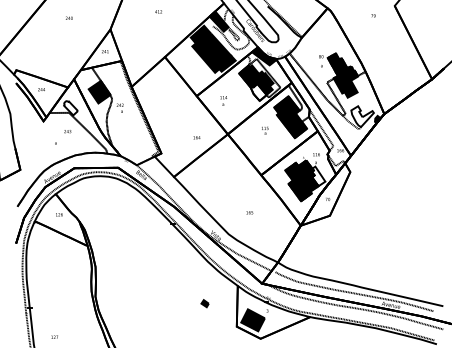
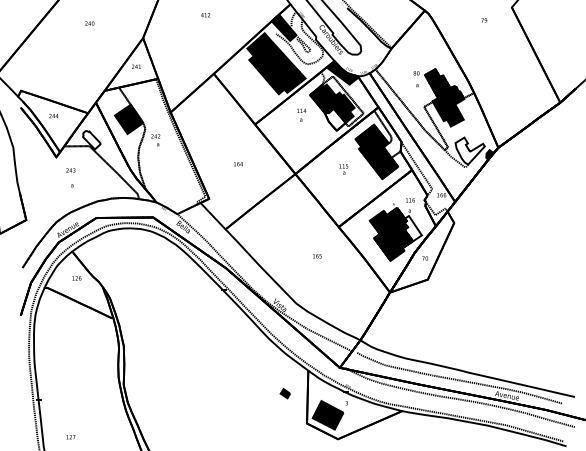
text: (223, 100) -> (301, 114), moved
text: (67, 131) -> (70, 170), moved
text: (196, 137) -> (237, 163), moved
text: (249, 212) -> (316, 255), moved
part: (204, 303) -> (284, 393), moved

